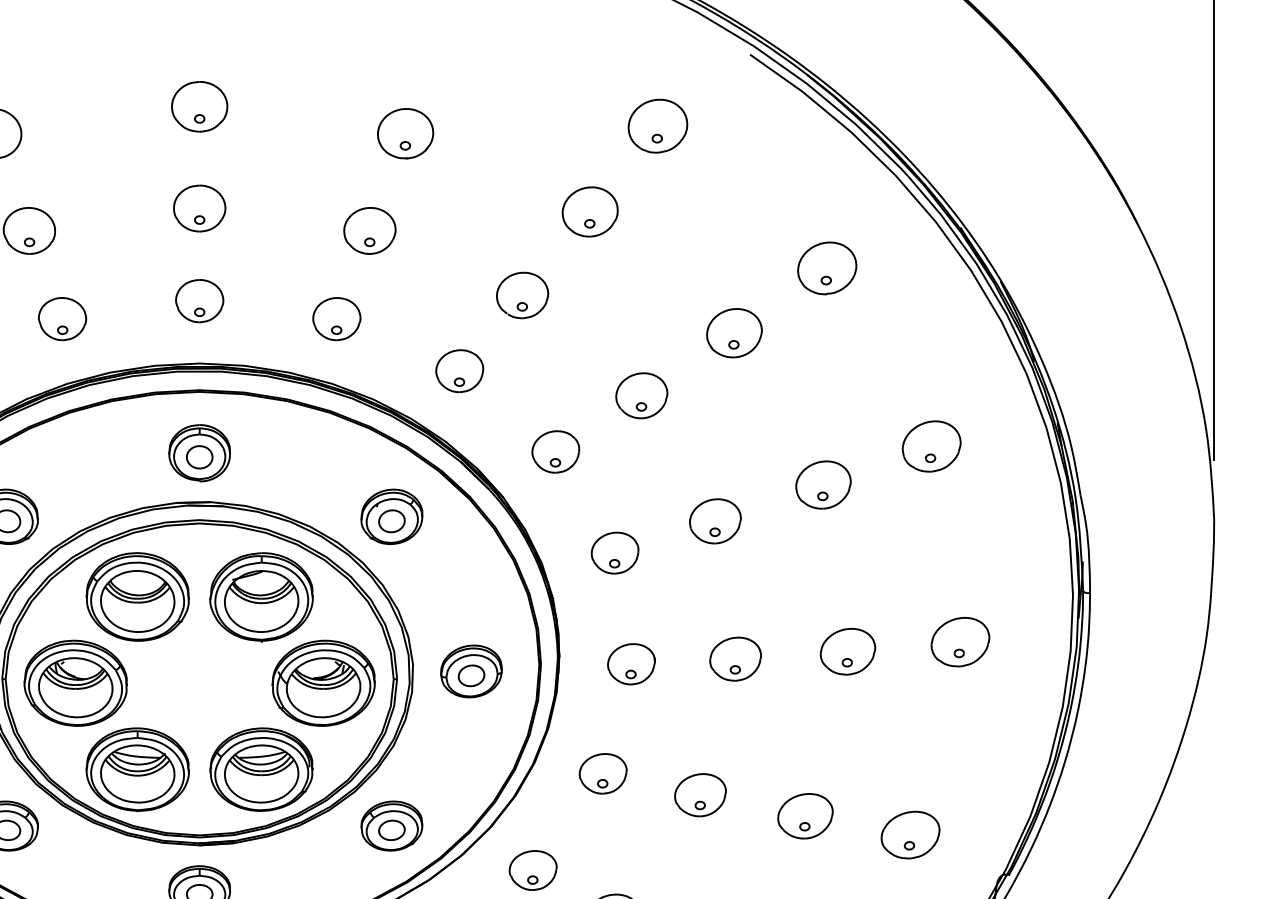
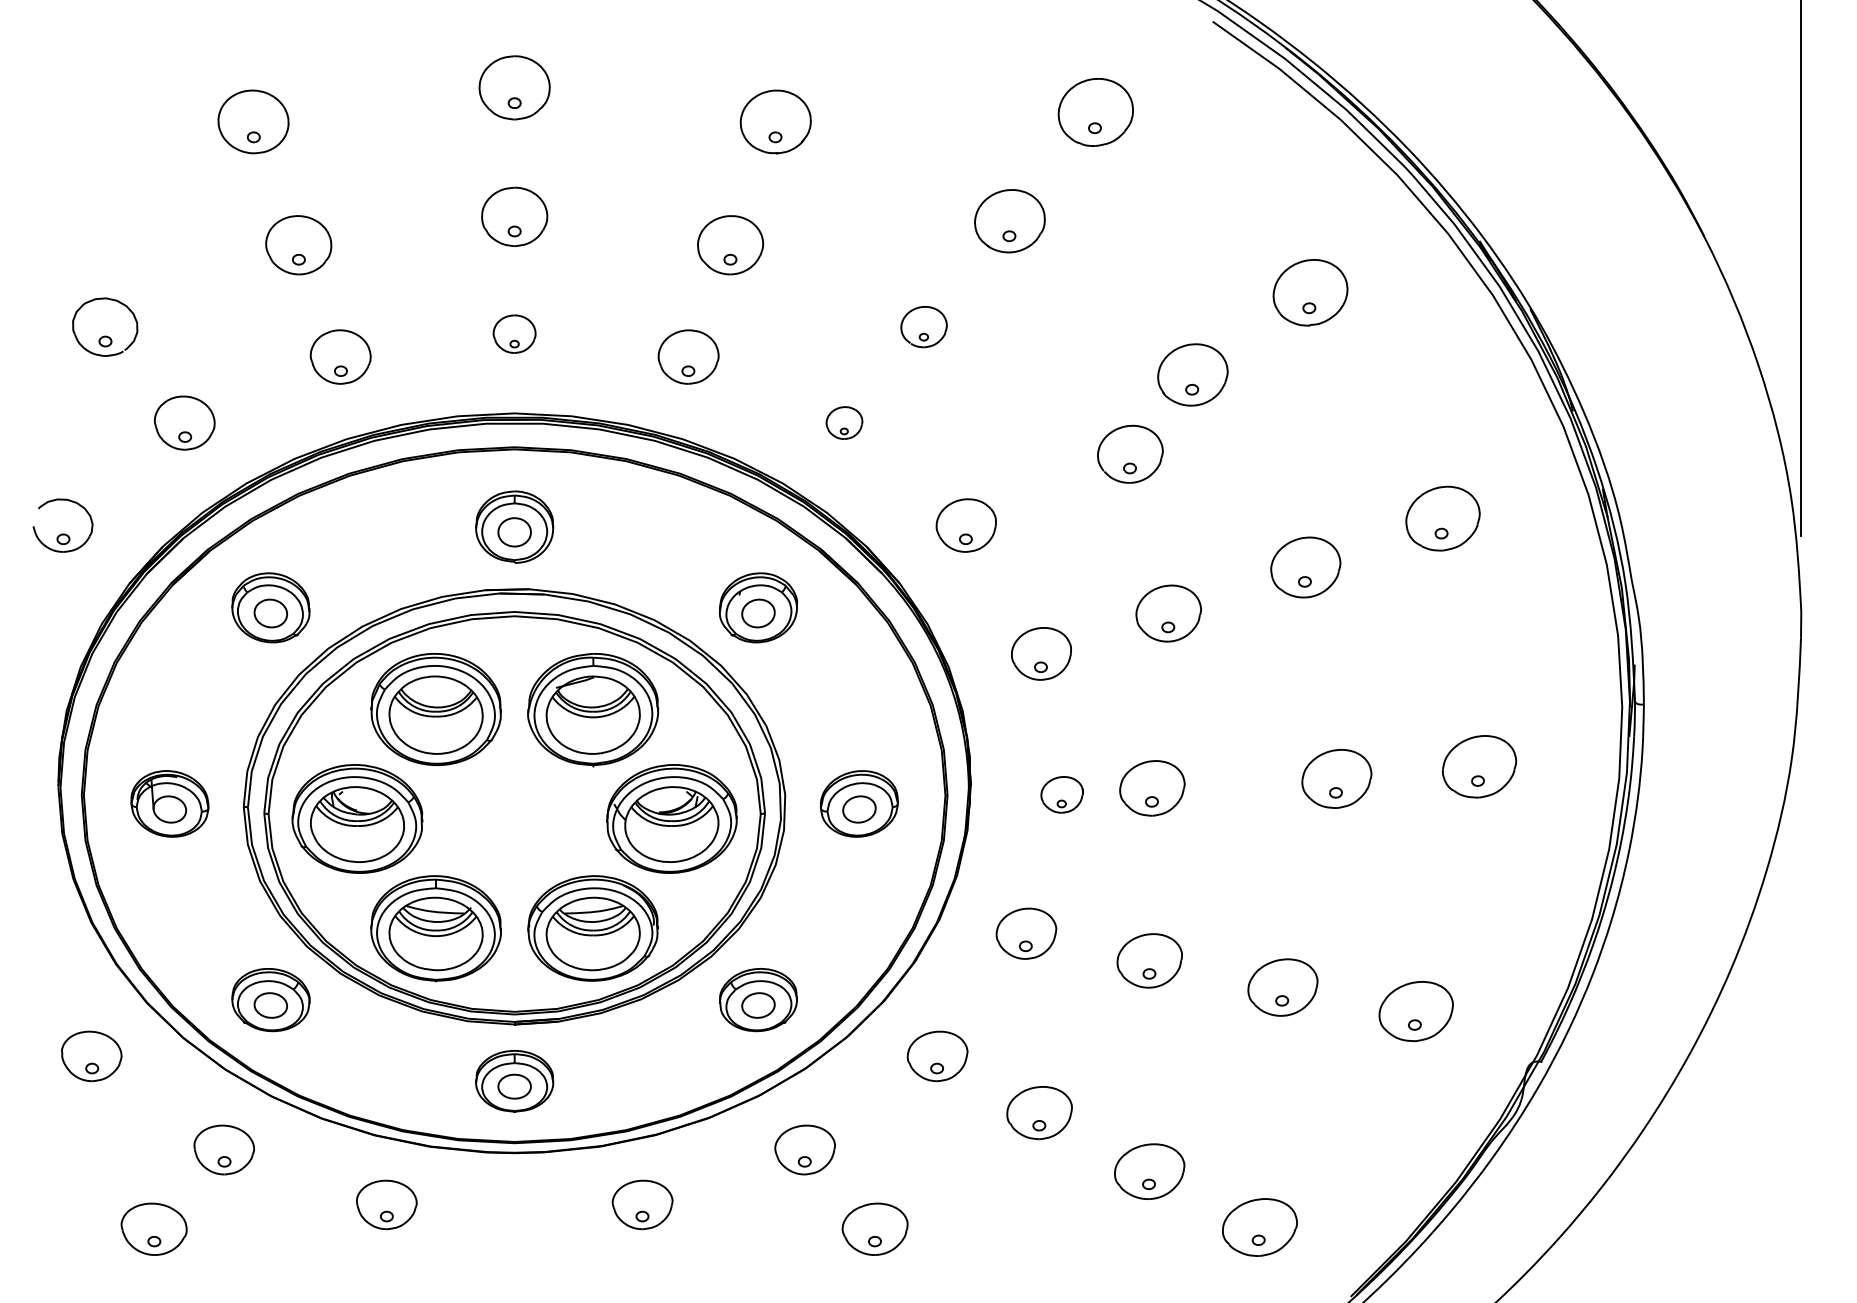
part: (522, 295) -> (923, 326), size x0.7
part: (199, 300) -> (514, 333), size x0.7
part: (459, 370) -> (844, 422), size x0.6
part: (641, 395) -> (1130, 453), moved
part: (735, 659) -> (1152, 788), moved
part: (630, 664) -> (1061, 794), size x0.7

